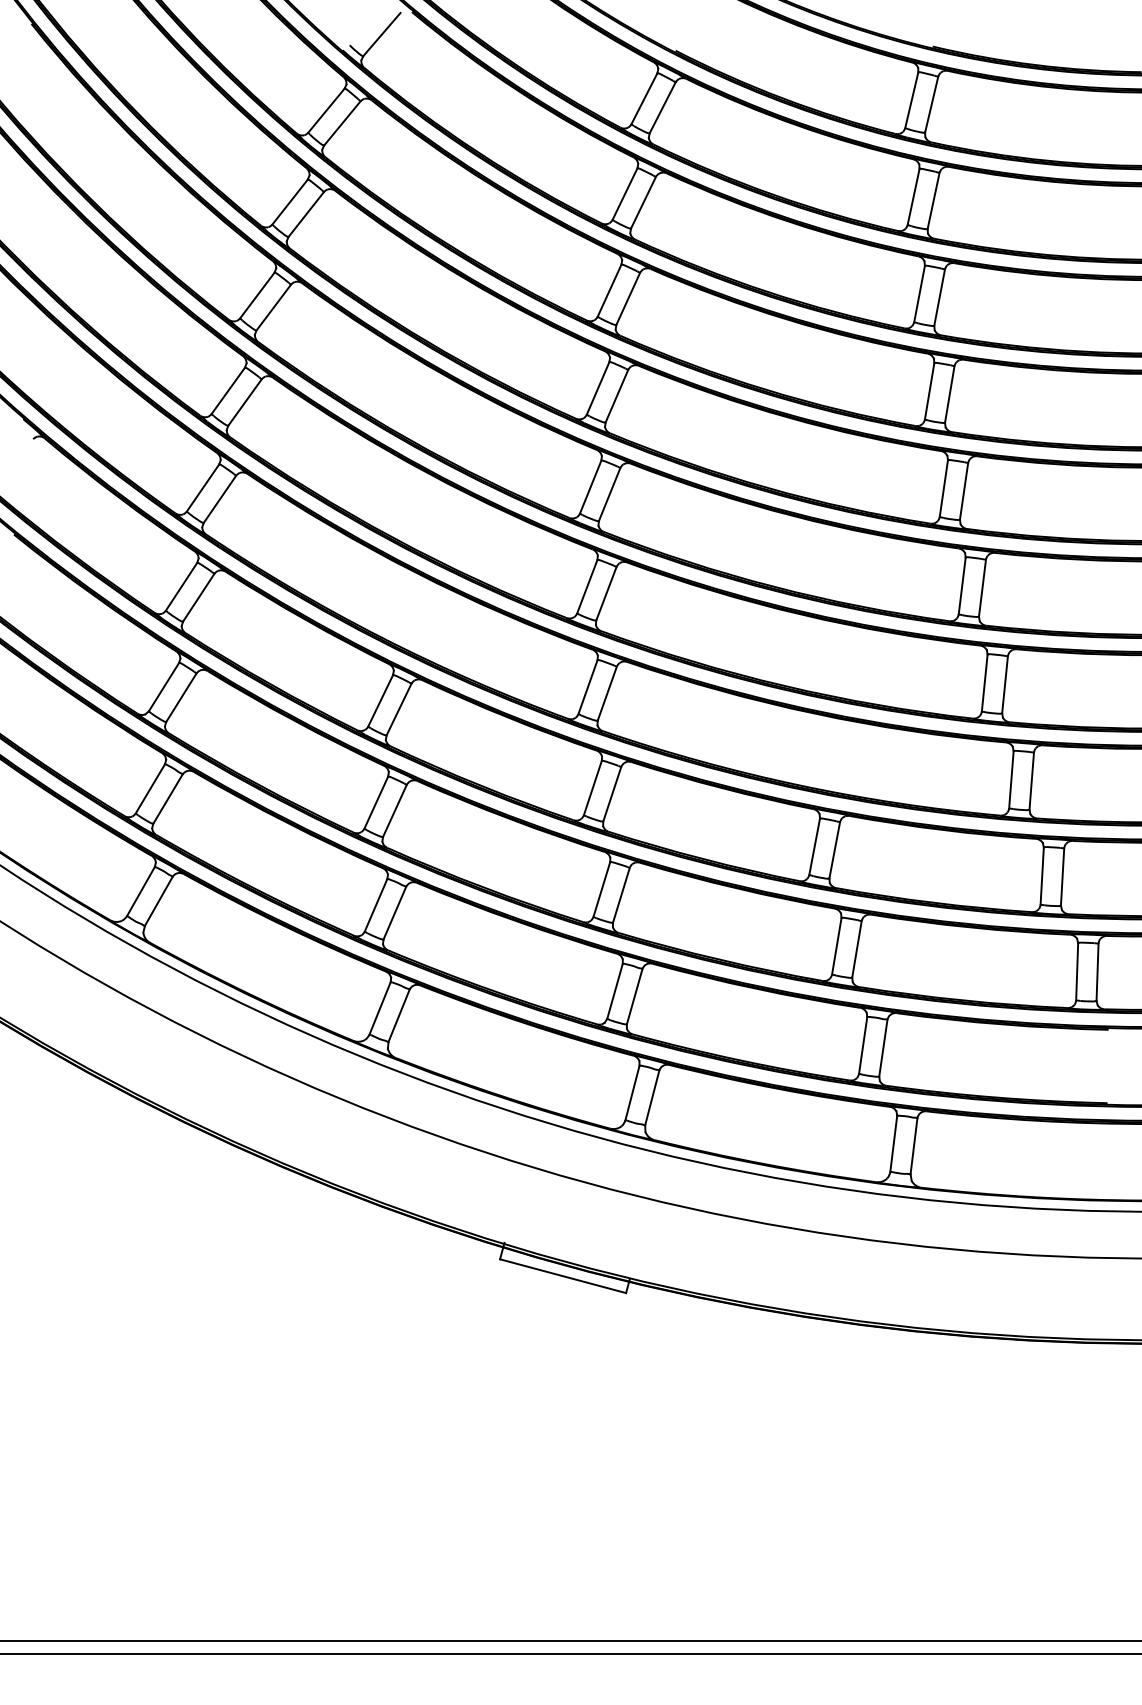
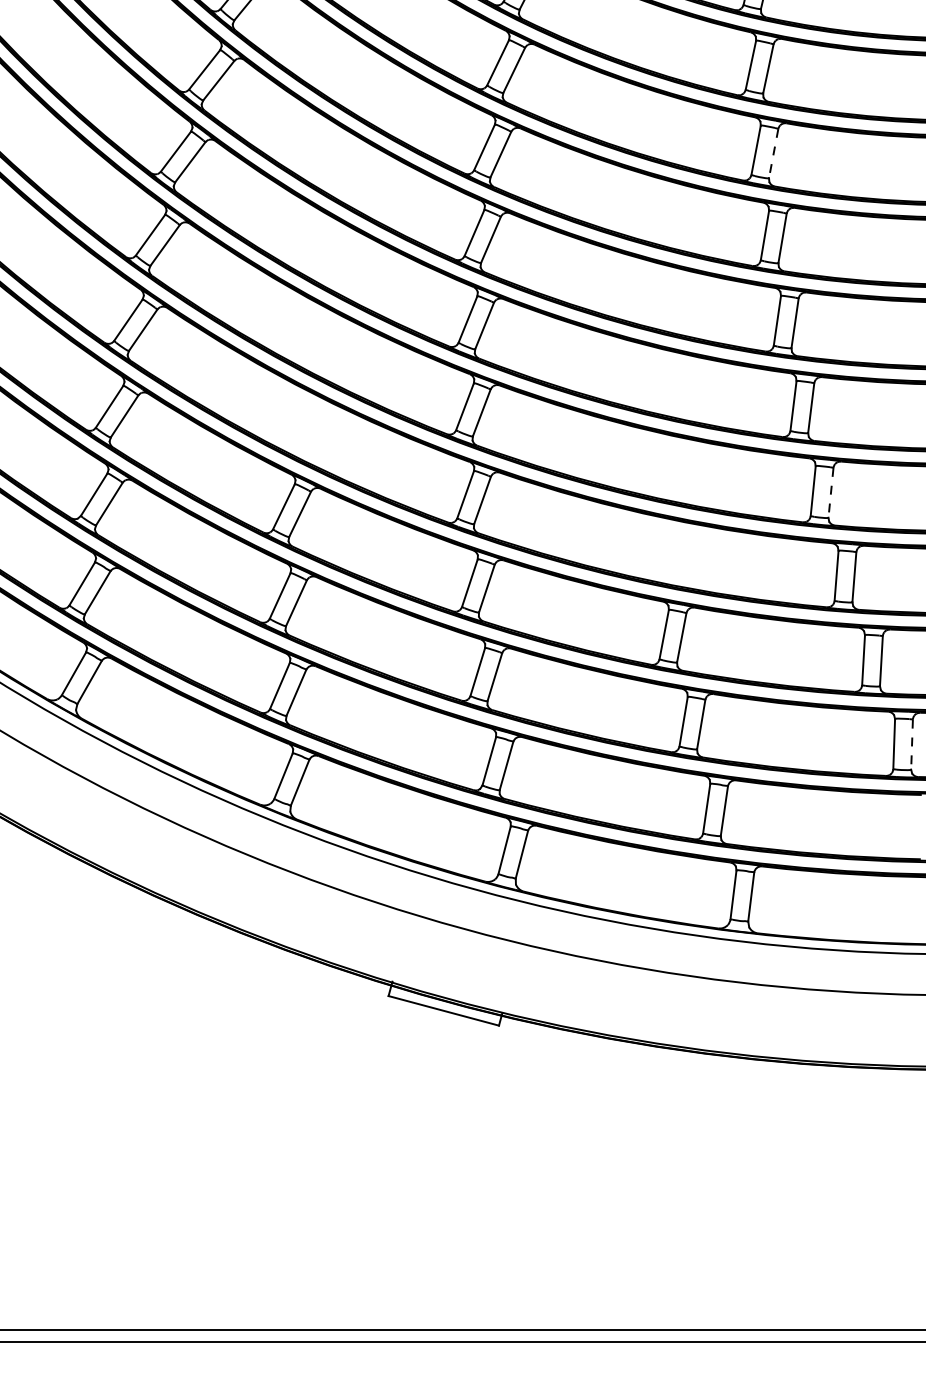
line: (939, 297) -> (773, 153), solid -> dashed
line: (1005, 684) -> (831, 492), solid -> dashed
line: (1097, 972) -> (912, 744), solid -> dashed

